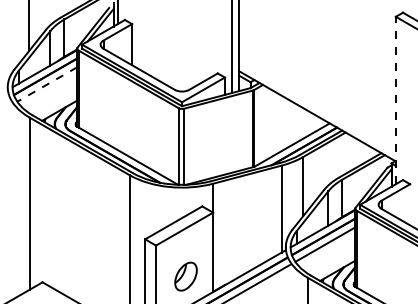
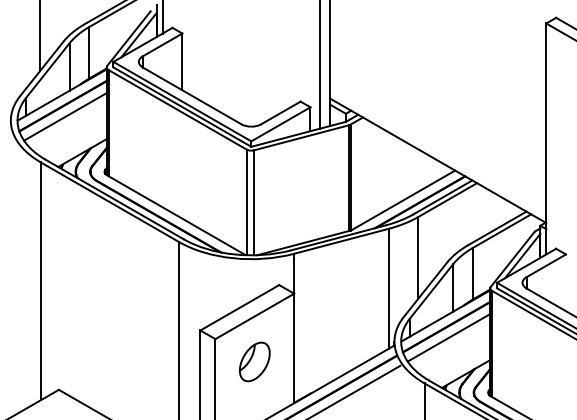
line: (47, 84) -> (65, 116), dashed -> solid
line: (395, 100) -> (546, 138), dashed -> solid
part: (185, 276) -> (254, 361), moved

